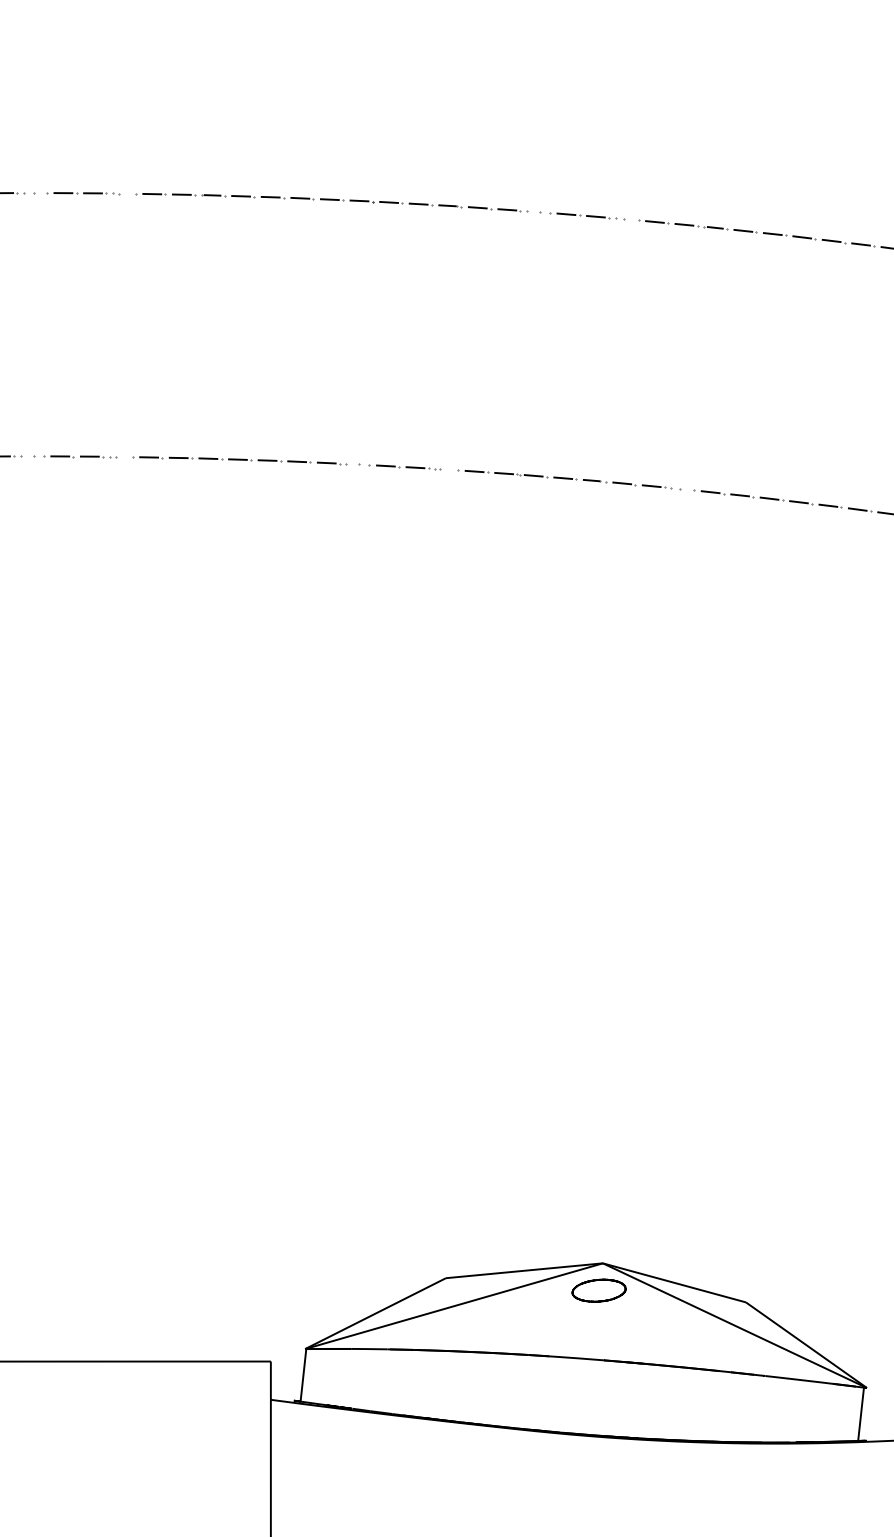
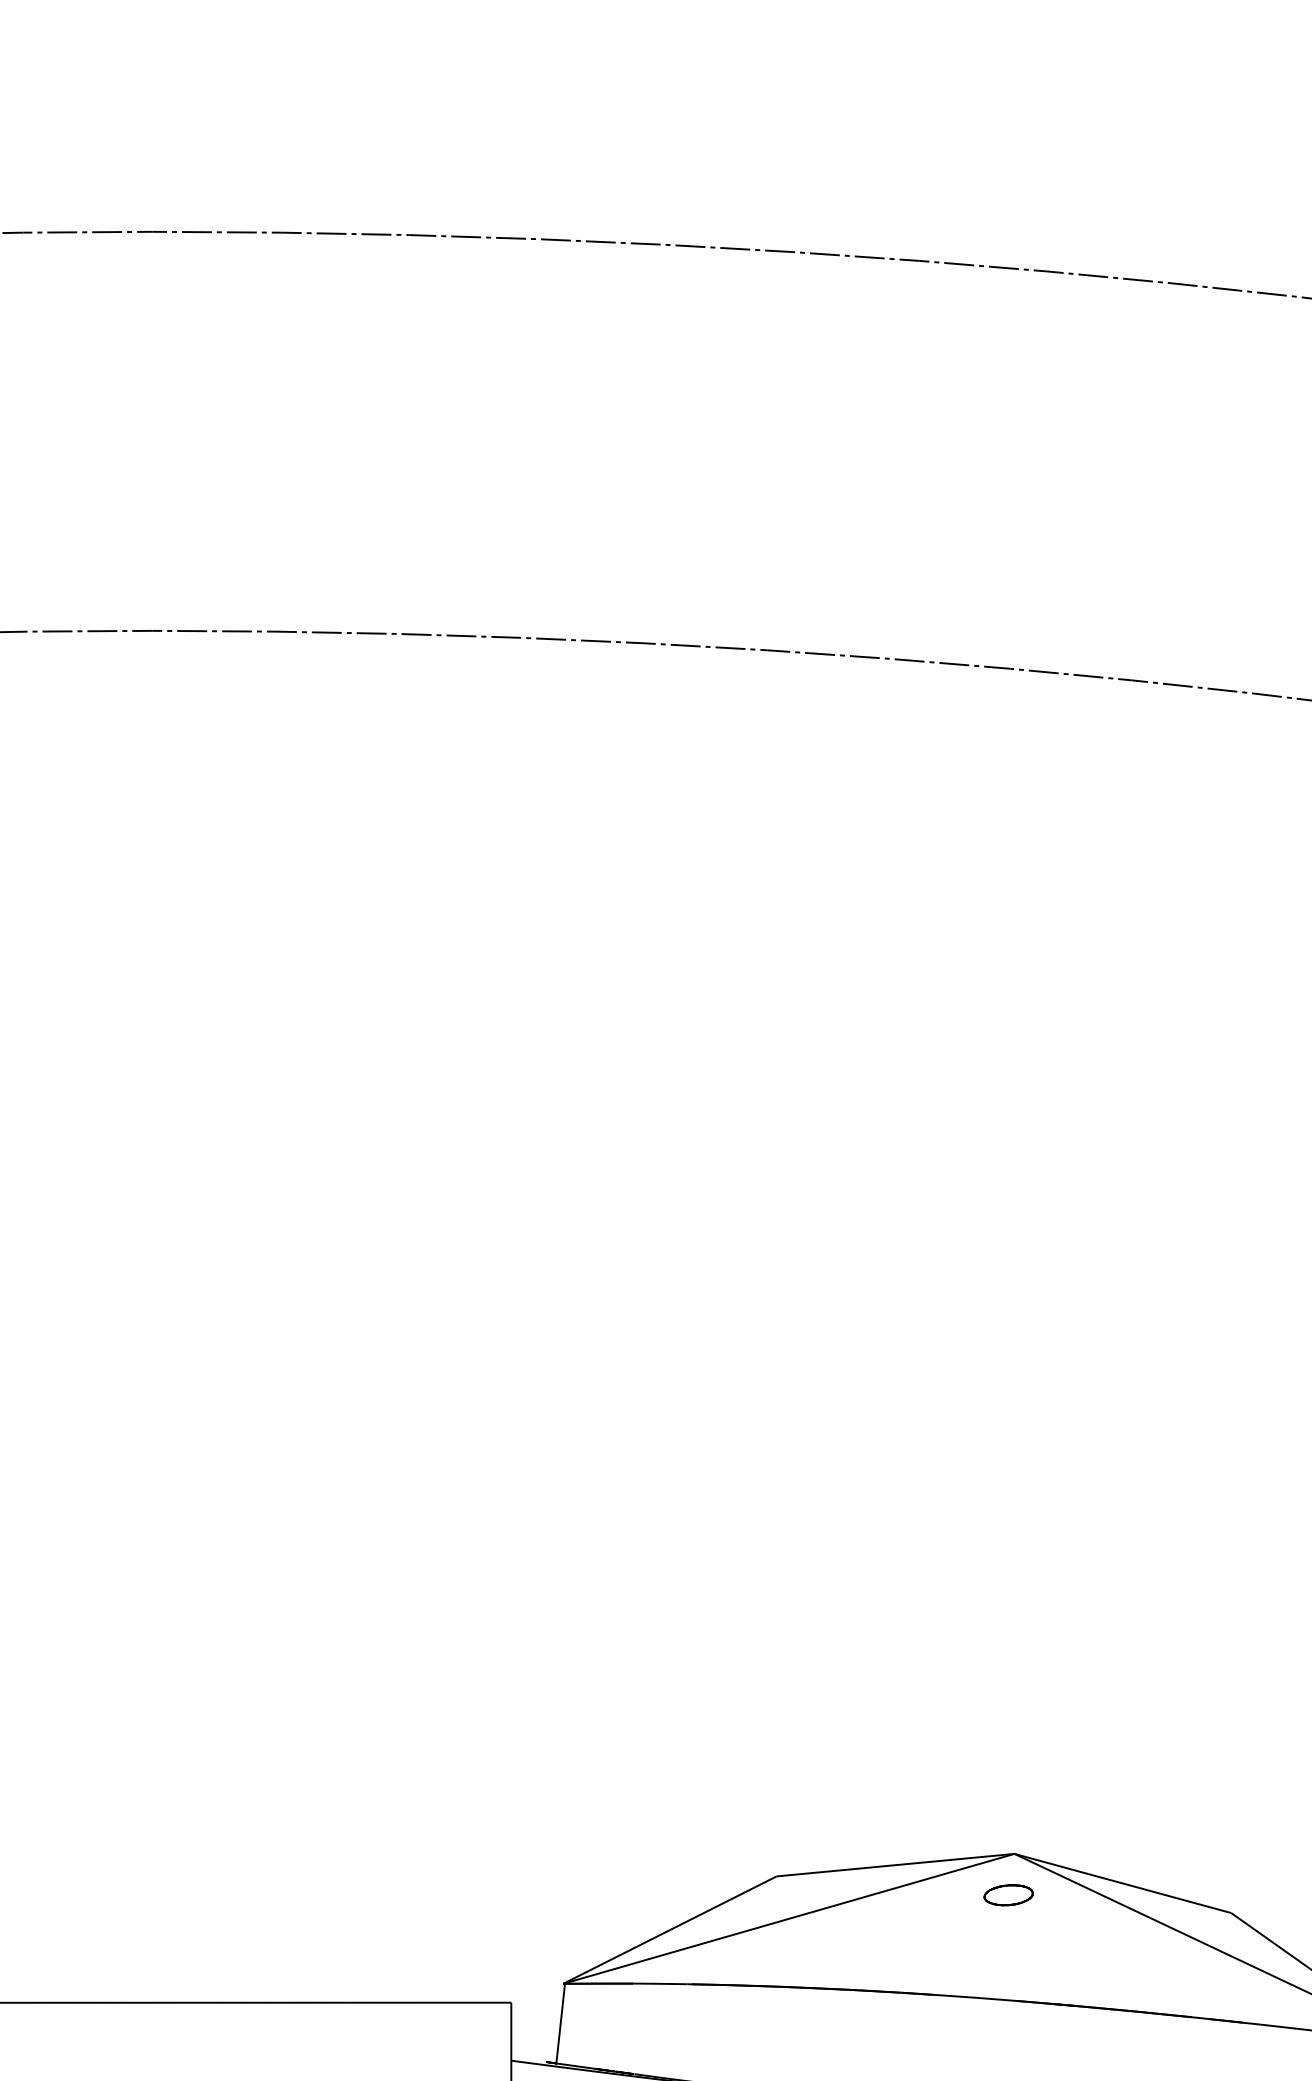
part: (598, 1290) -> (1007, 1895), size x0.6

